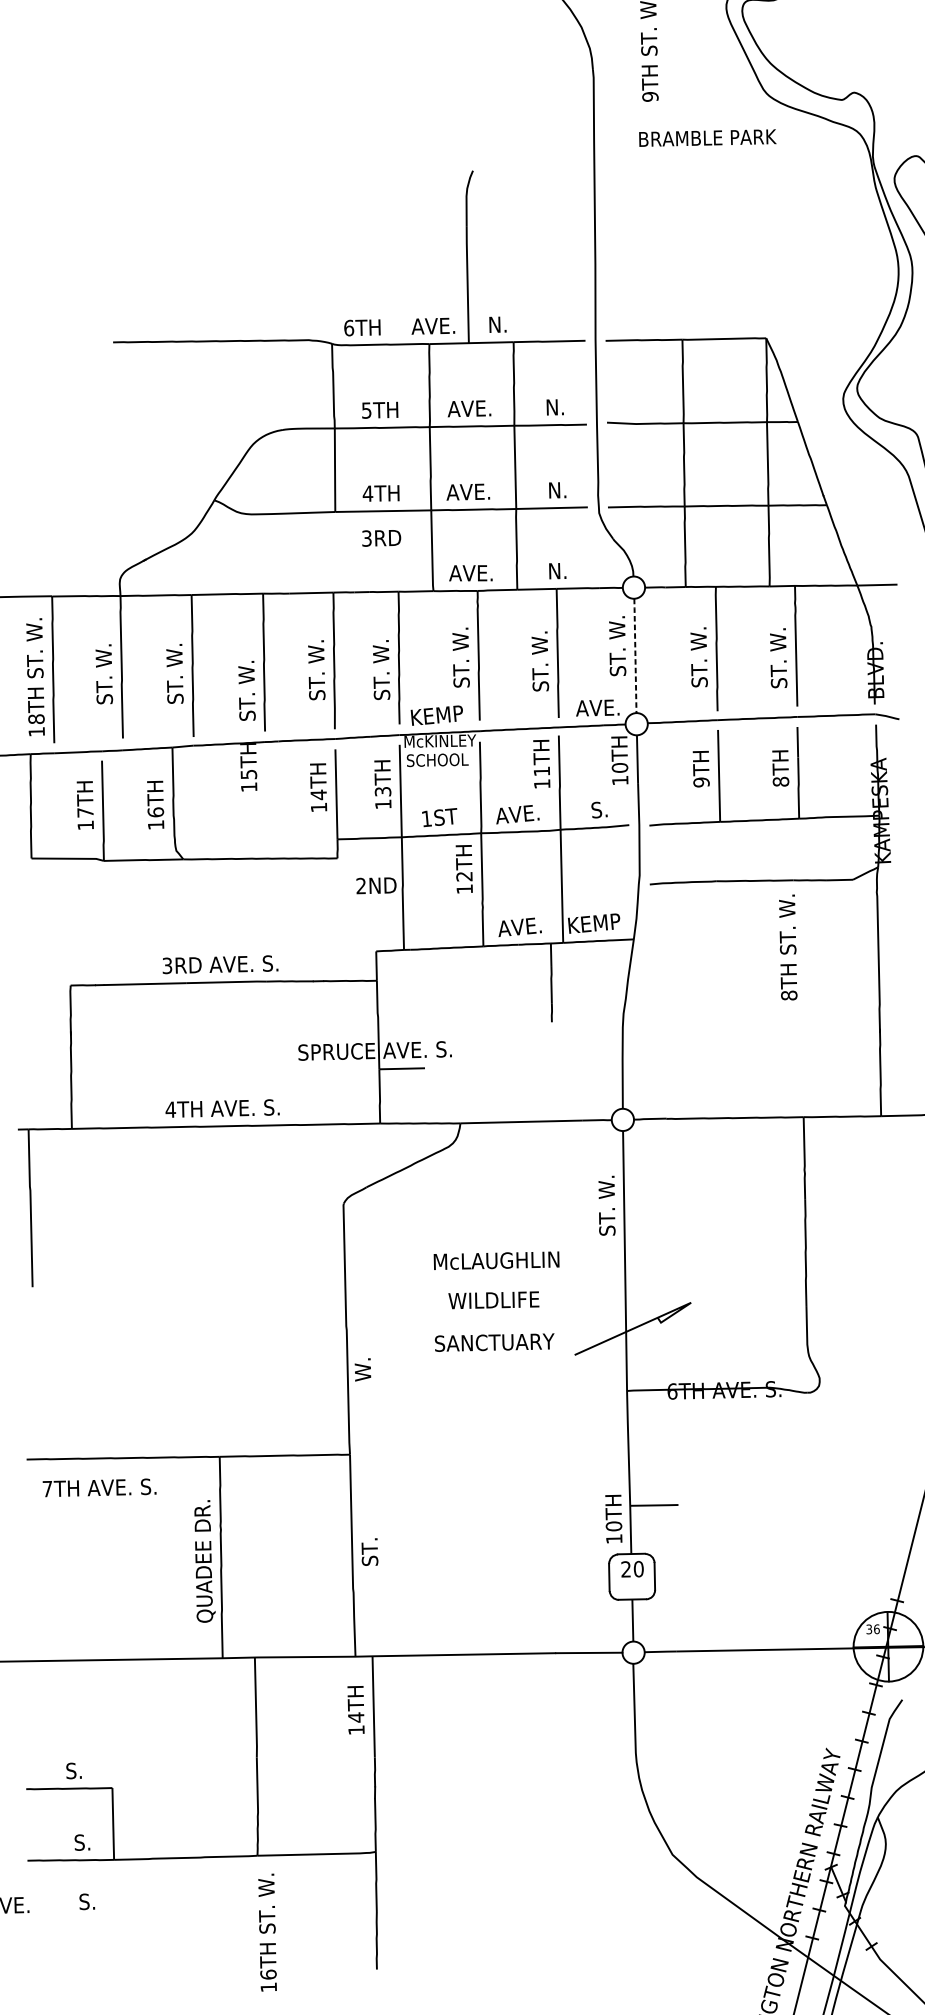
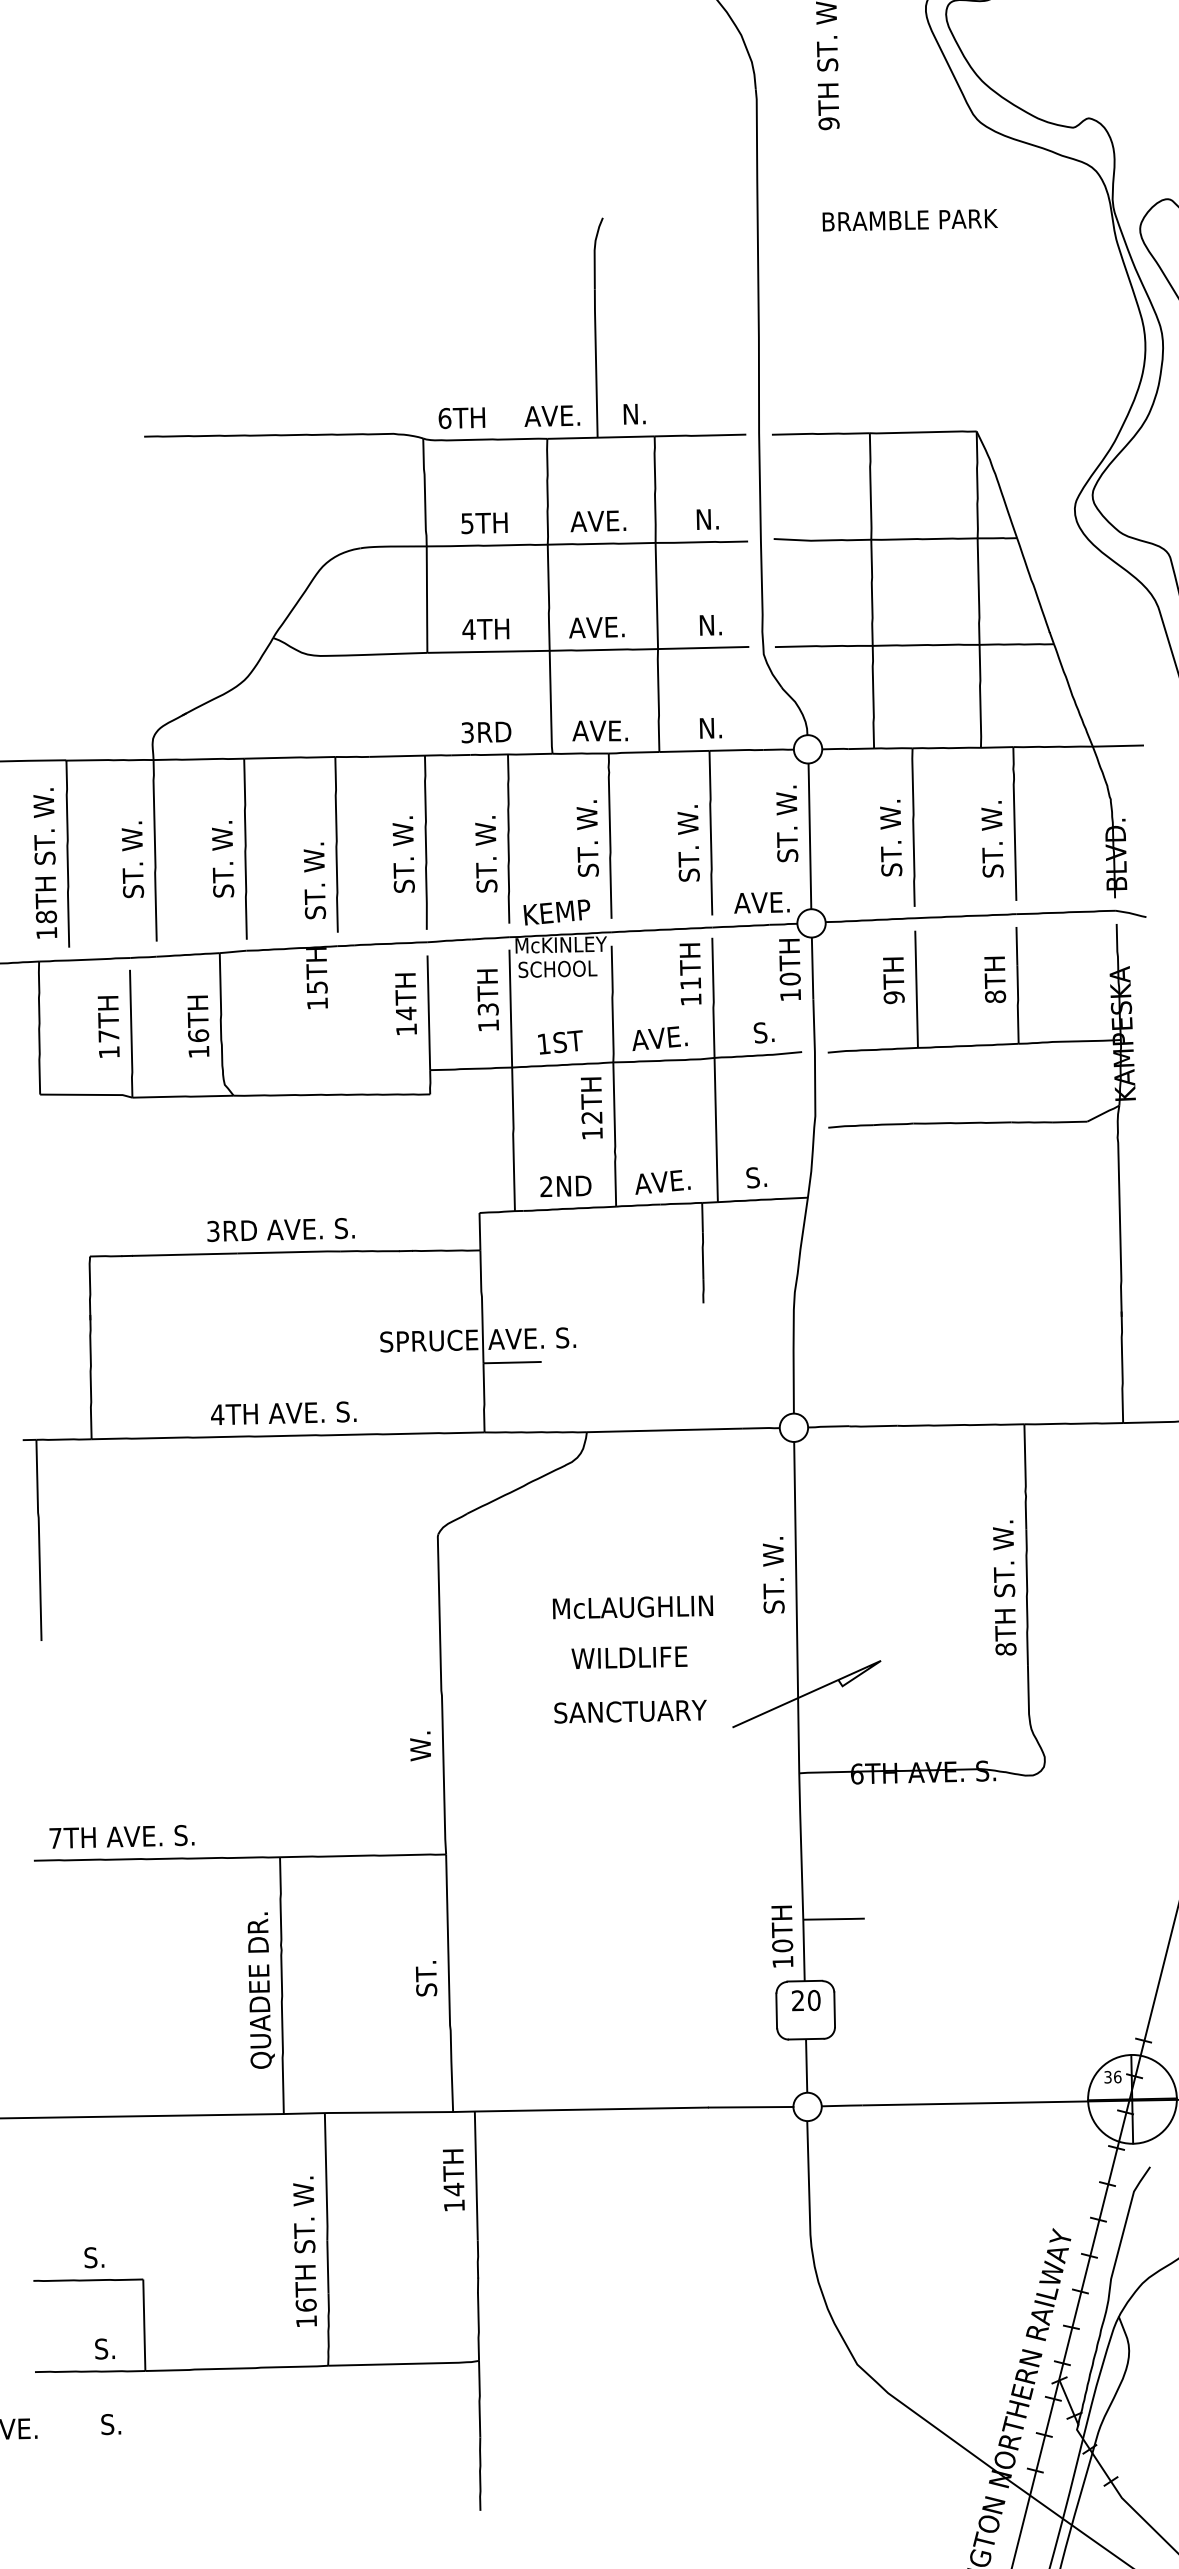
text: (707, 138) -> (909, 220), moved
text: (381, 538) -> (486, 732), moved
line: (635, 656) -> (809, 836), dashed -> solid
text: (376, 885) -> (565, 1186), moved
text: (593, 923) -> (756, 1177), KEMP -> S.
text: (788, 947) -> (1004, 1587), moved
text: (606, 1205) -> (773, 1575), moved
text: (362, 1369) -> (420, 1746), moved
text: (99, 1487) -> (121, 1836), moved
text: (369, 1551) -> (426, 1978), moved
text: (267, 1932) -> (304, 2251), moved

